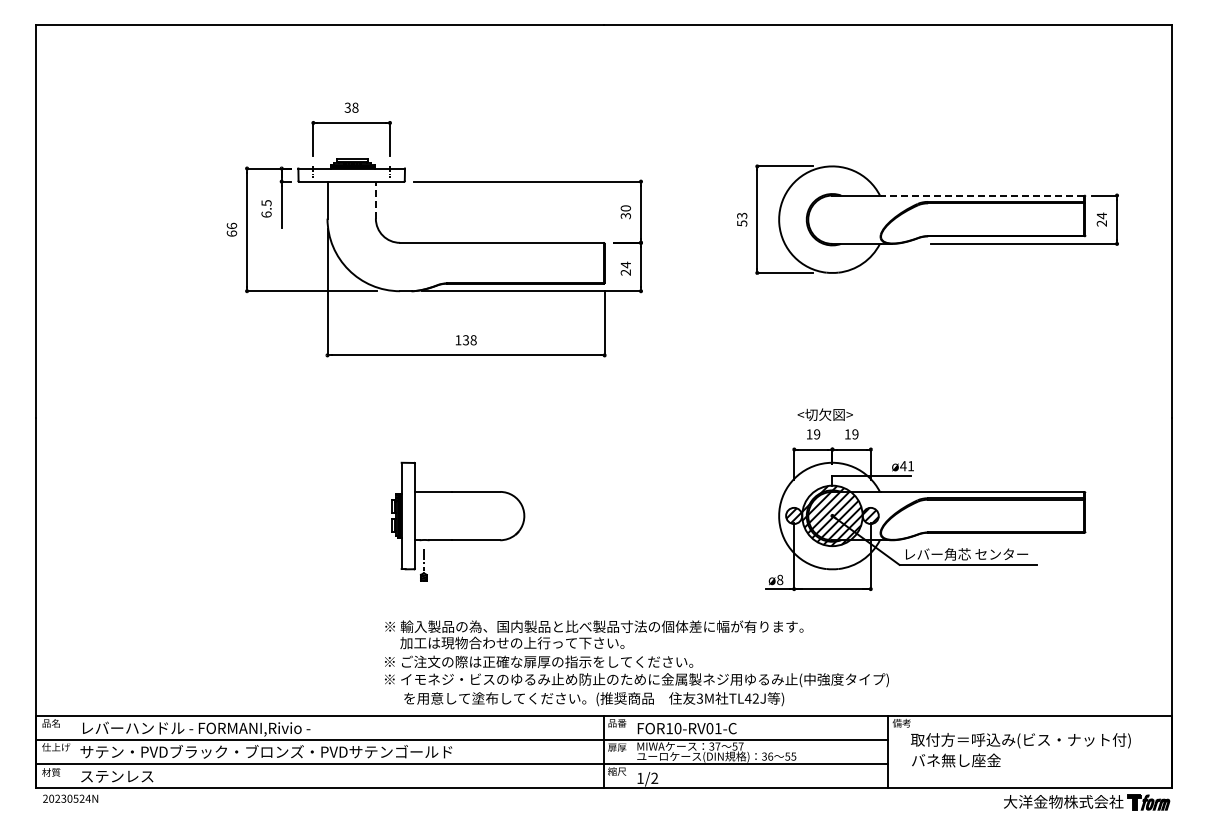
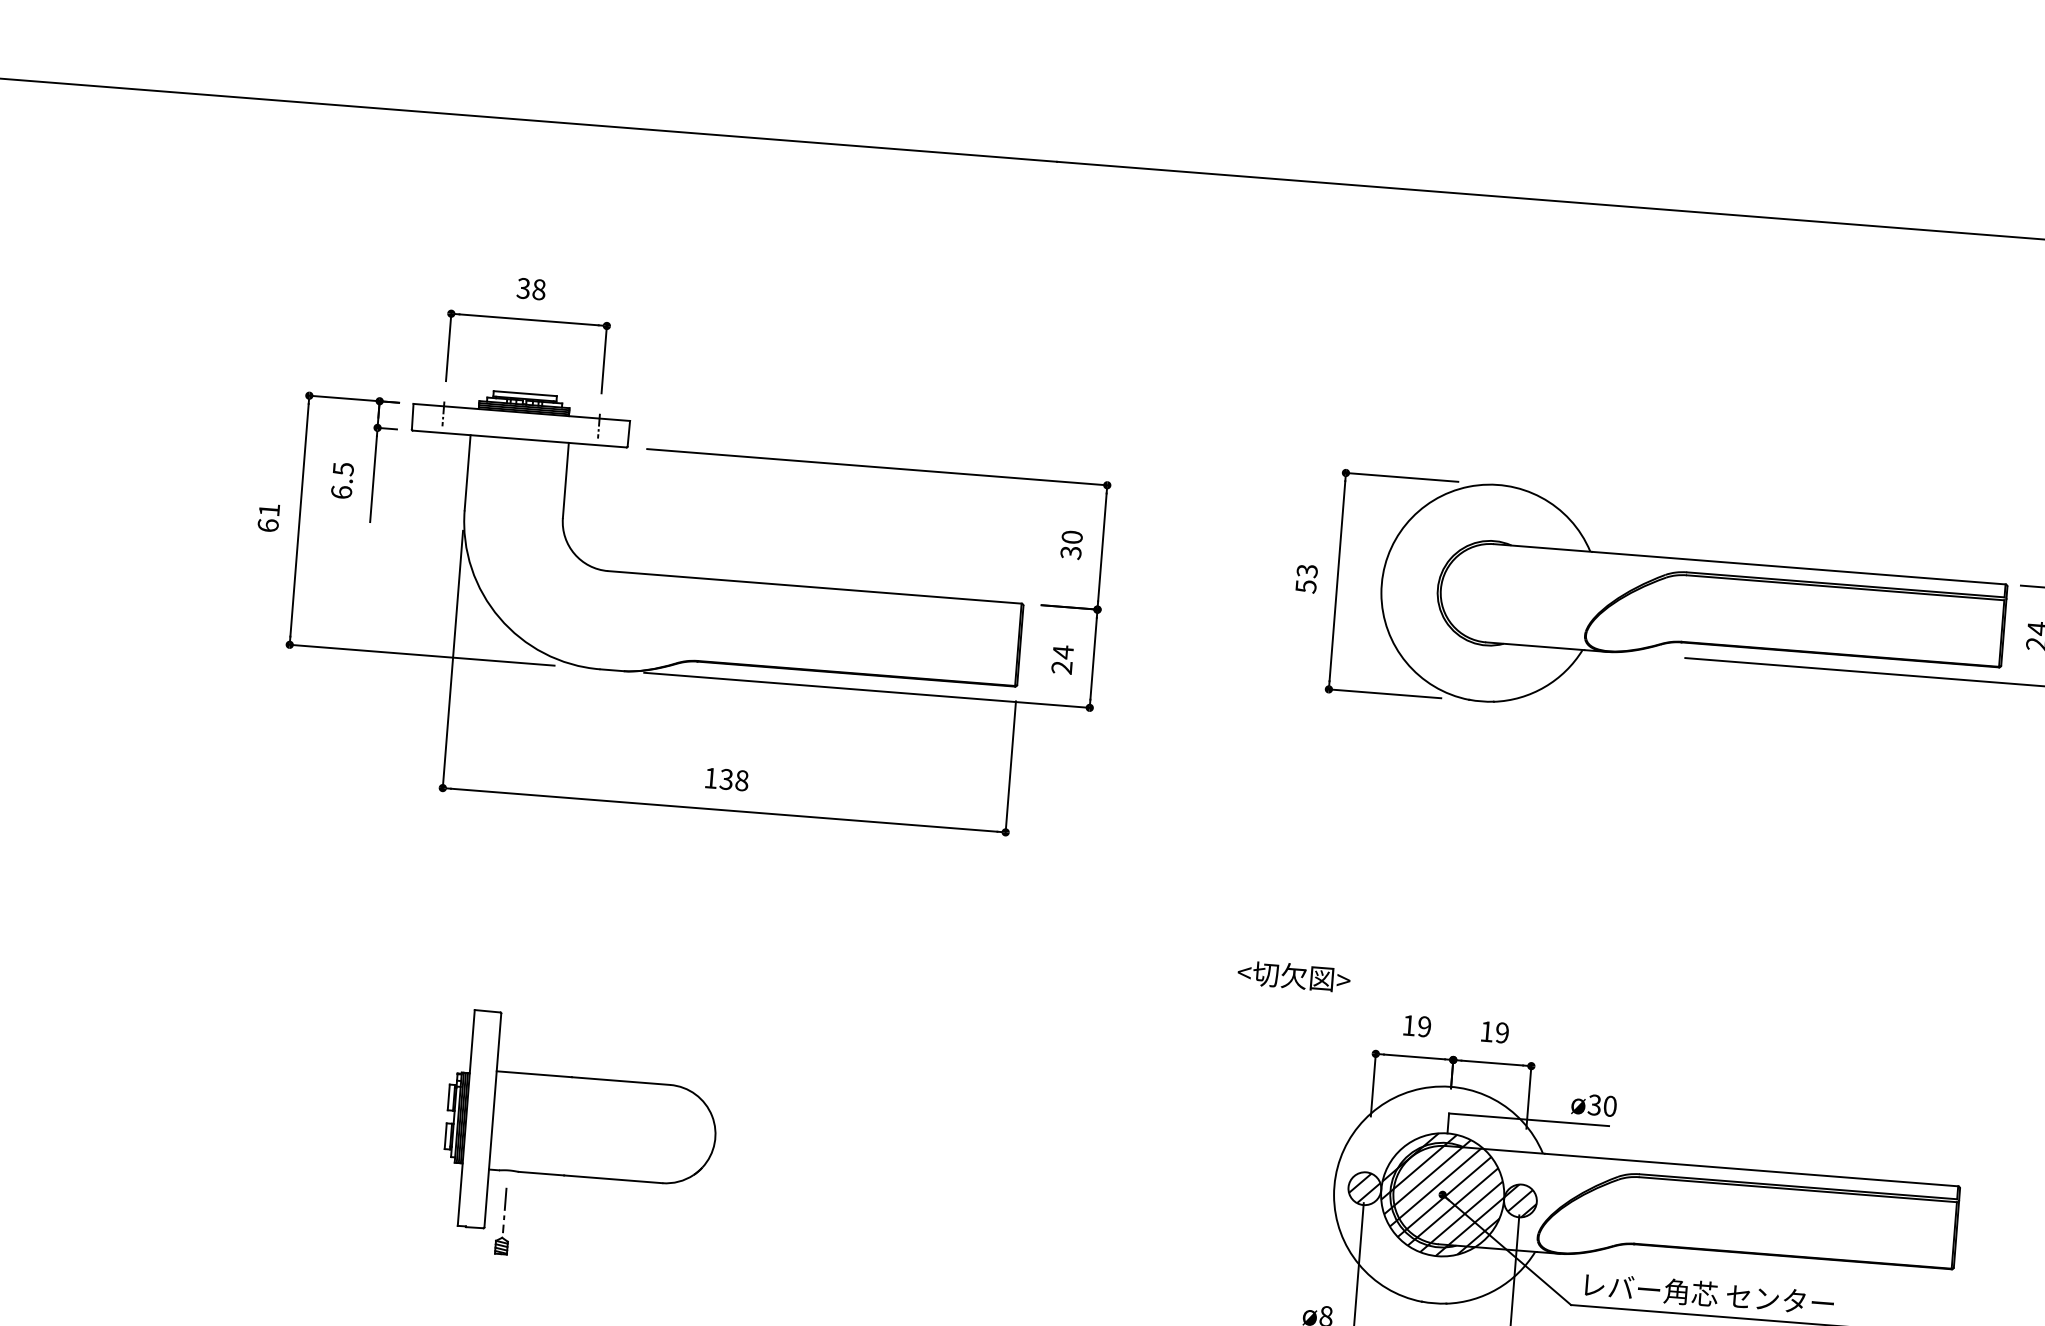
line: (982, 195) -> (1798, 568), dashed -> solid
line: (375, 200) -> (565, 481), dashed -> solid
text: (231, 225) -> (268, 508), 66 -> 61
text: (824, 414) -> (1292, 975), moved
text: (907, 466) -> (1602, 1106), ø41 -> ø30
part: (458, 521) -> (580, 1138), moved

